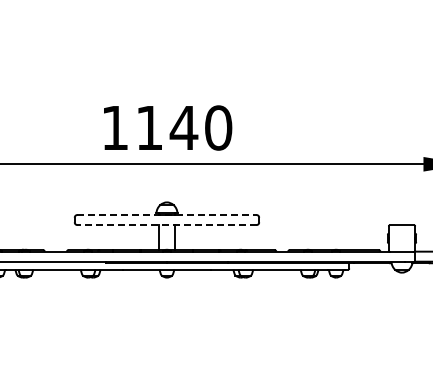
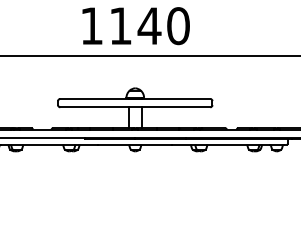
line: (166, 215) -> (134, 99), dashed -> solid
line: (166, 225) -> (134, 107), dashed -> solid

